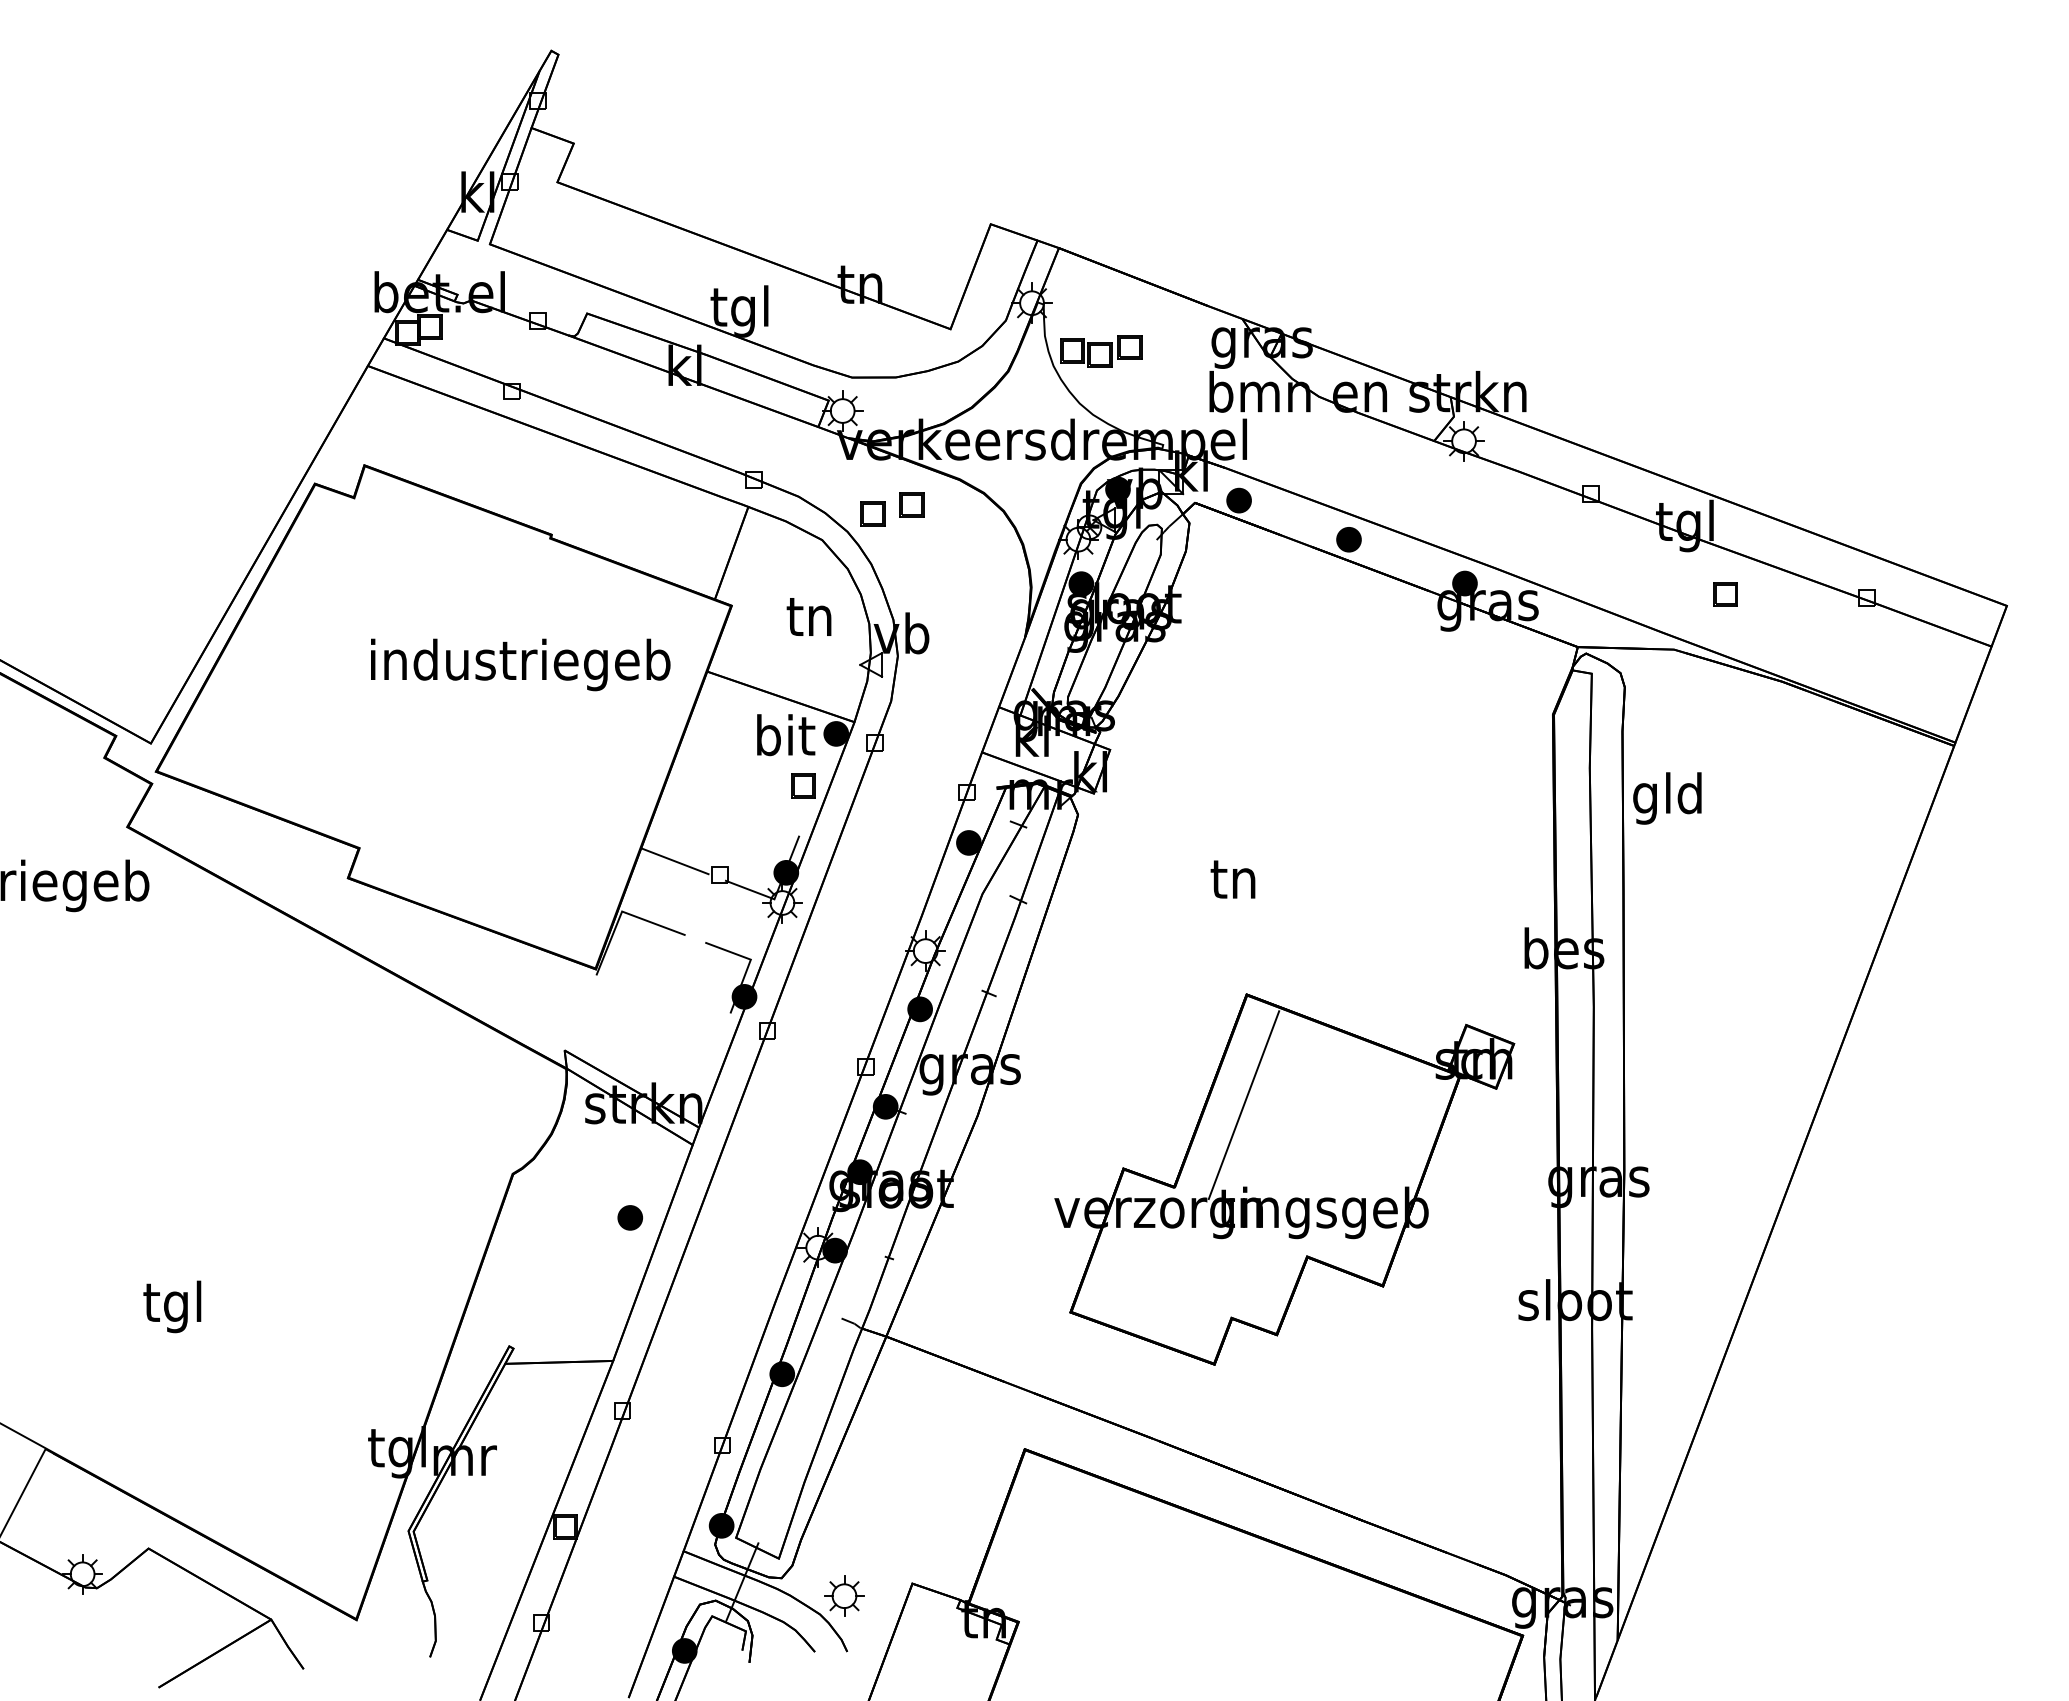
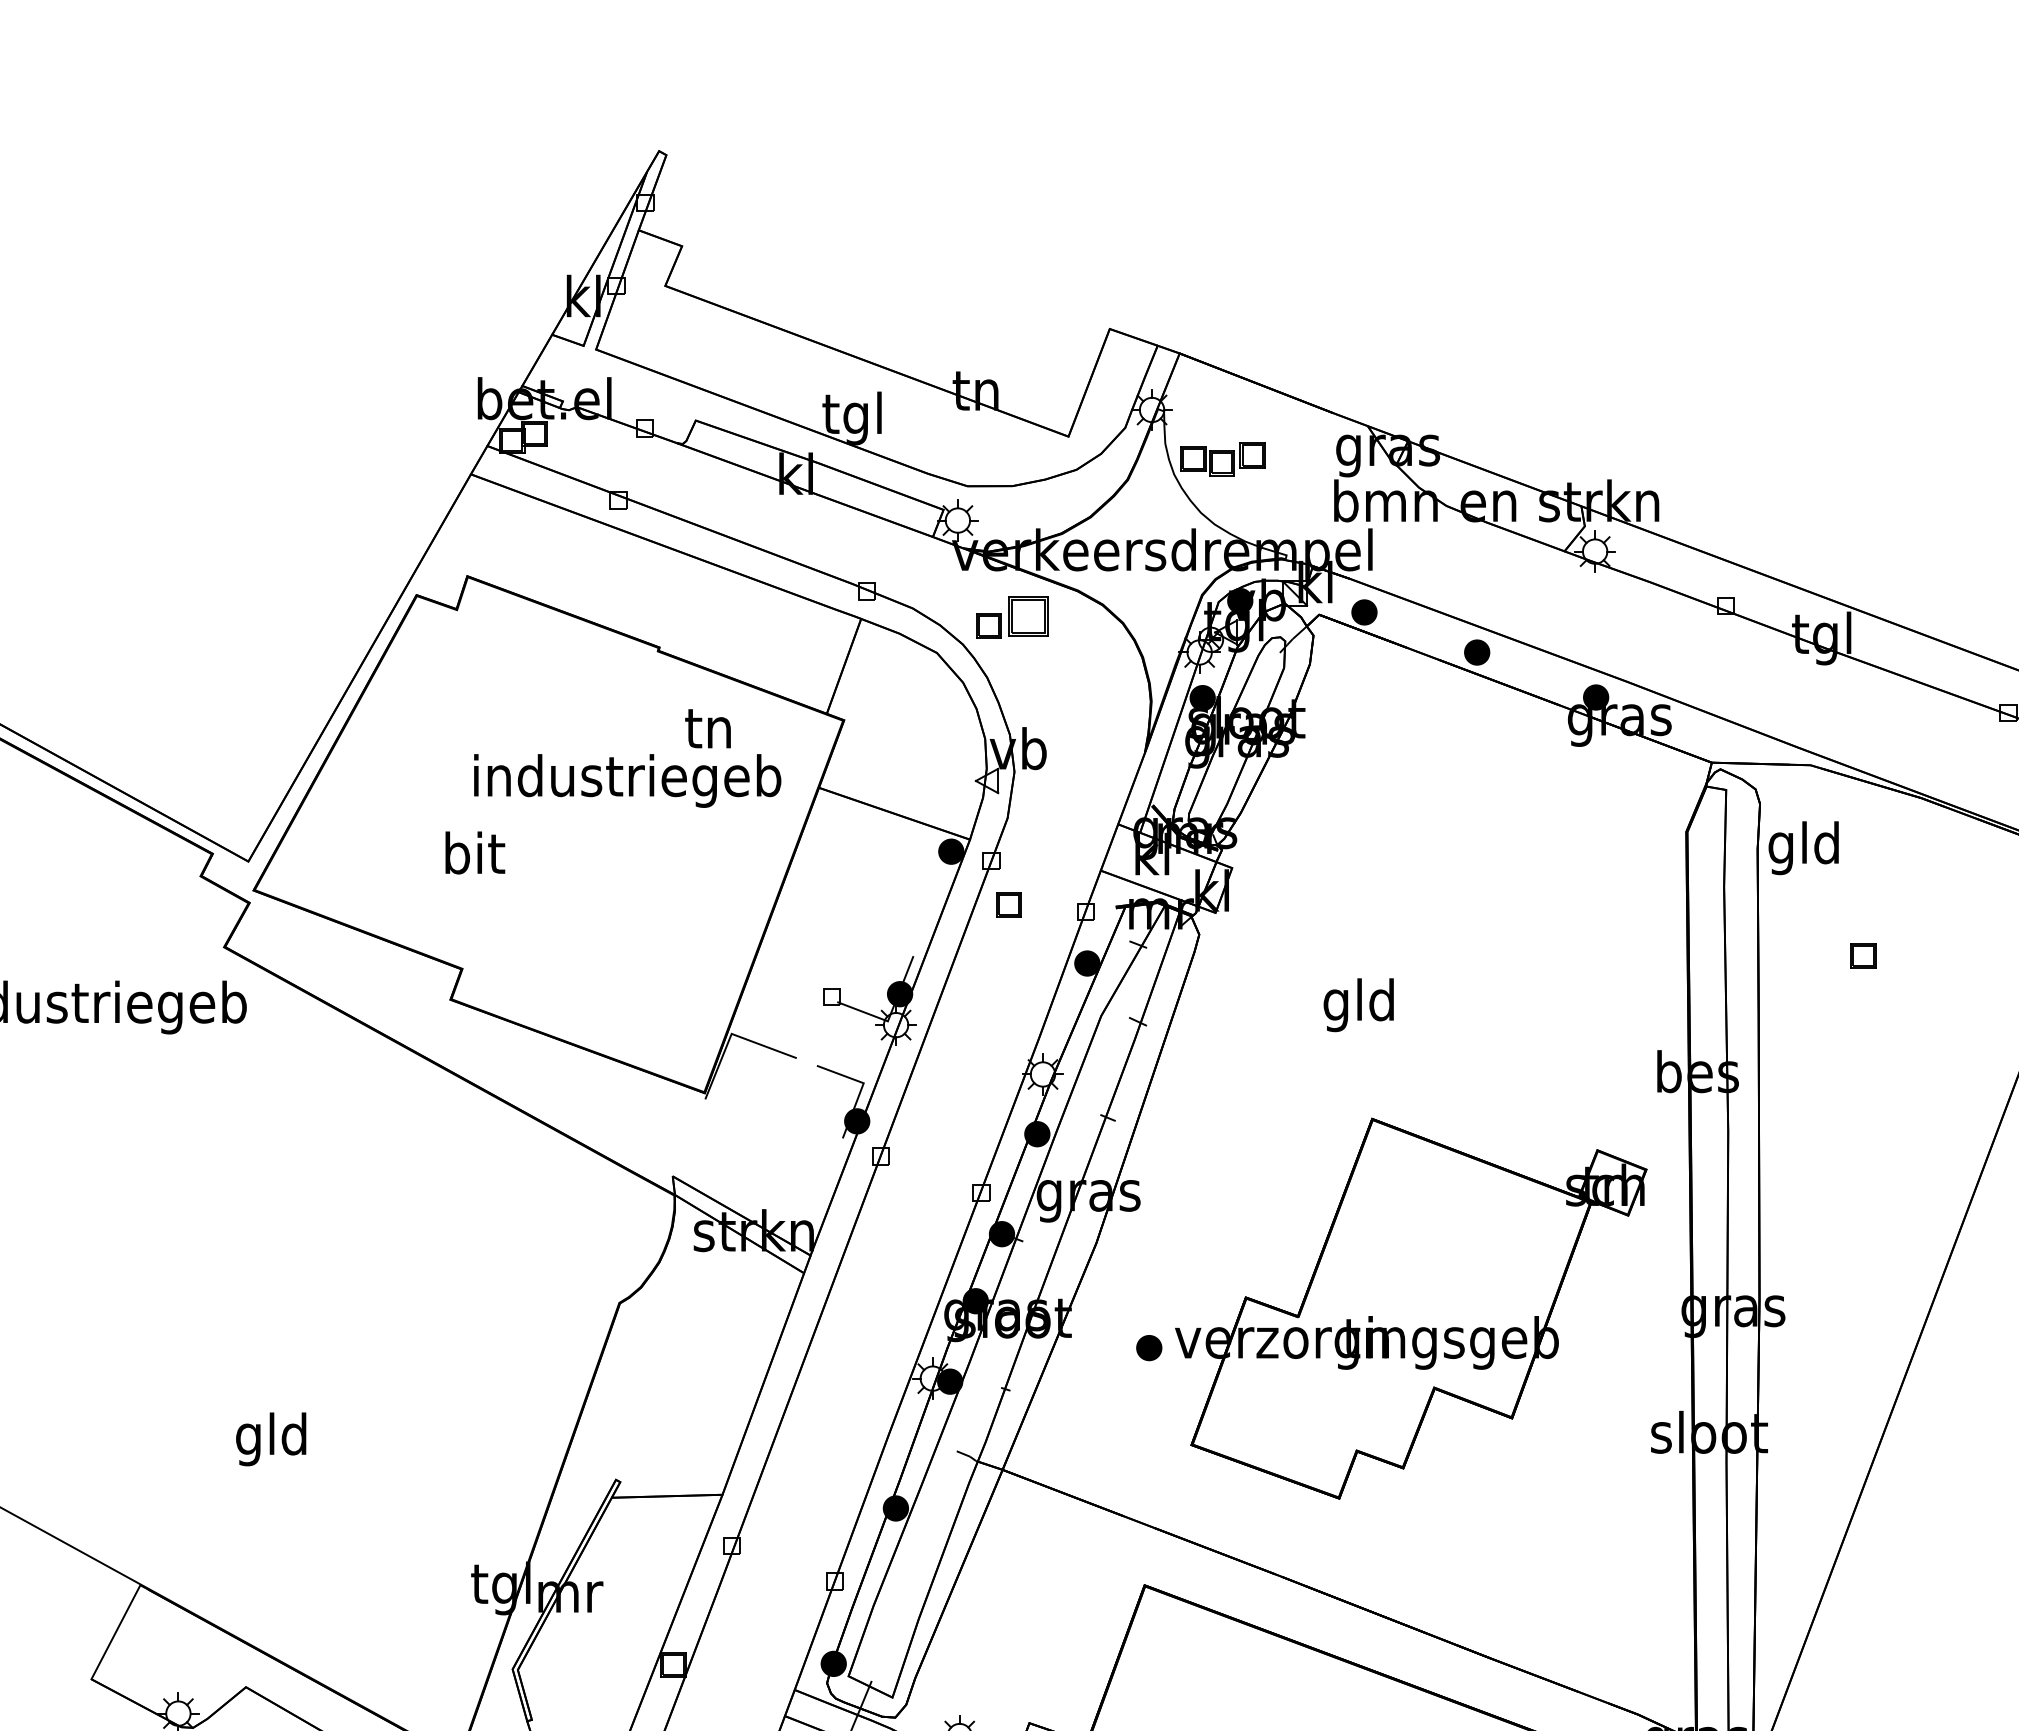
part: (911, 504) -> (1028, 616), size x1.6
part: (1725, 594) -> (1863, 955), moved
text: (808, 616) -> (707, 728), moved
text: (786, 735) -> (475, 853), moved
part: (803, 785) -> (1008, 904), moved
text: (1667, 798) -> (1803, 848), moved
line: (674, 861) -> (785, 982), removed
text: (1233, 883) -> (1358, 1005), tn -> gld
line: (1243, 1105) -> (1368, 1232), removed
part: (630, 1217) -> (1149, 1347), moved
text: (172, 1306) -> (270, 1438), tgl -> gld

